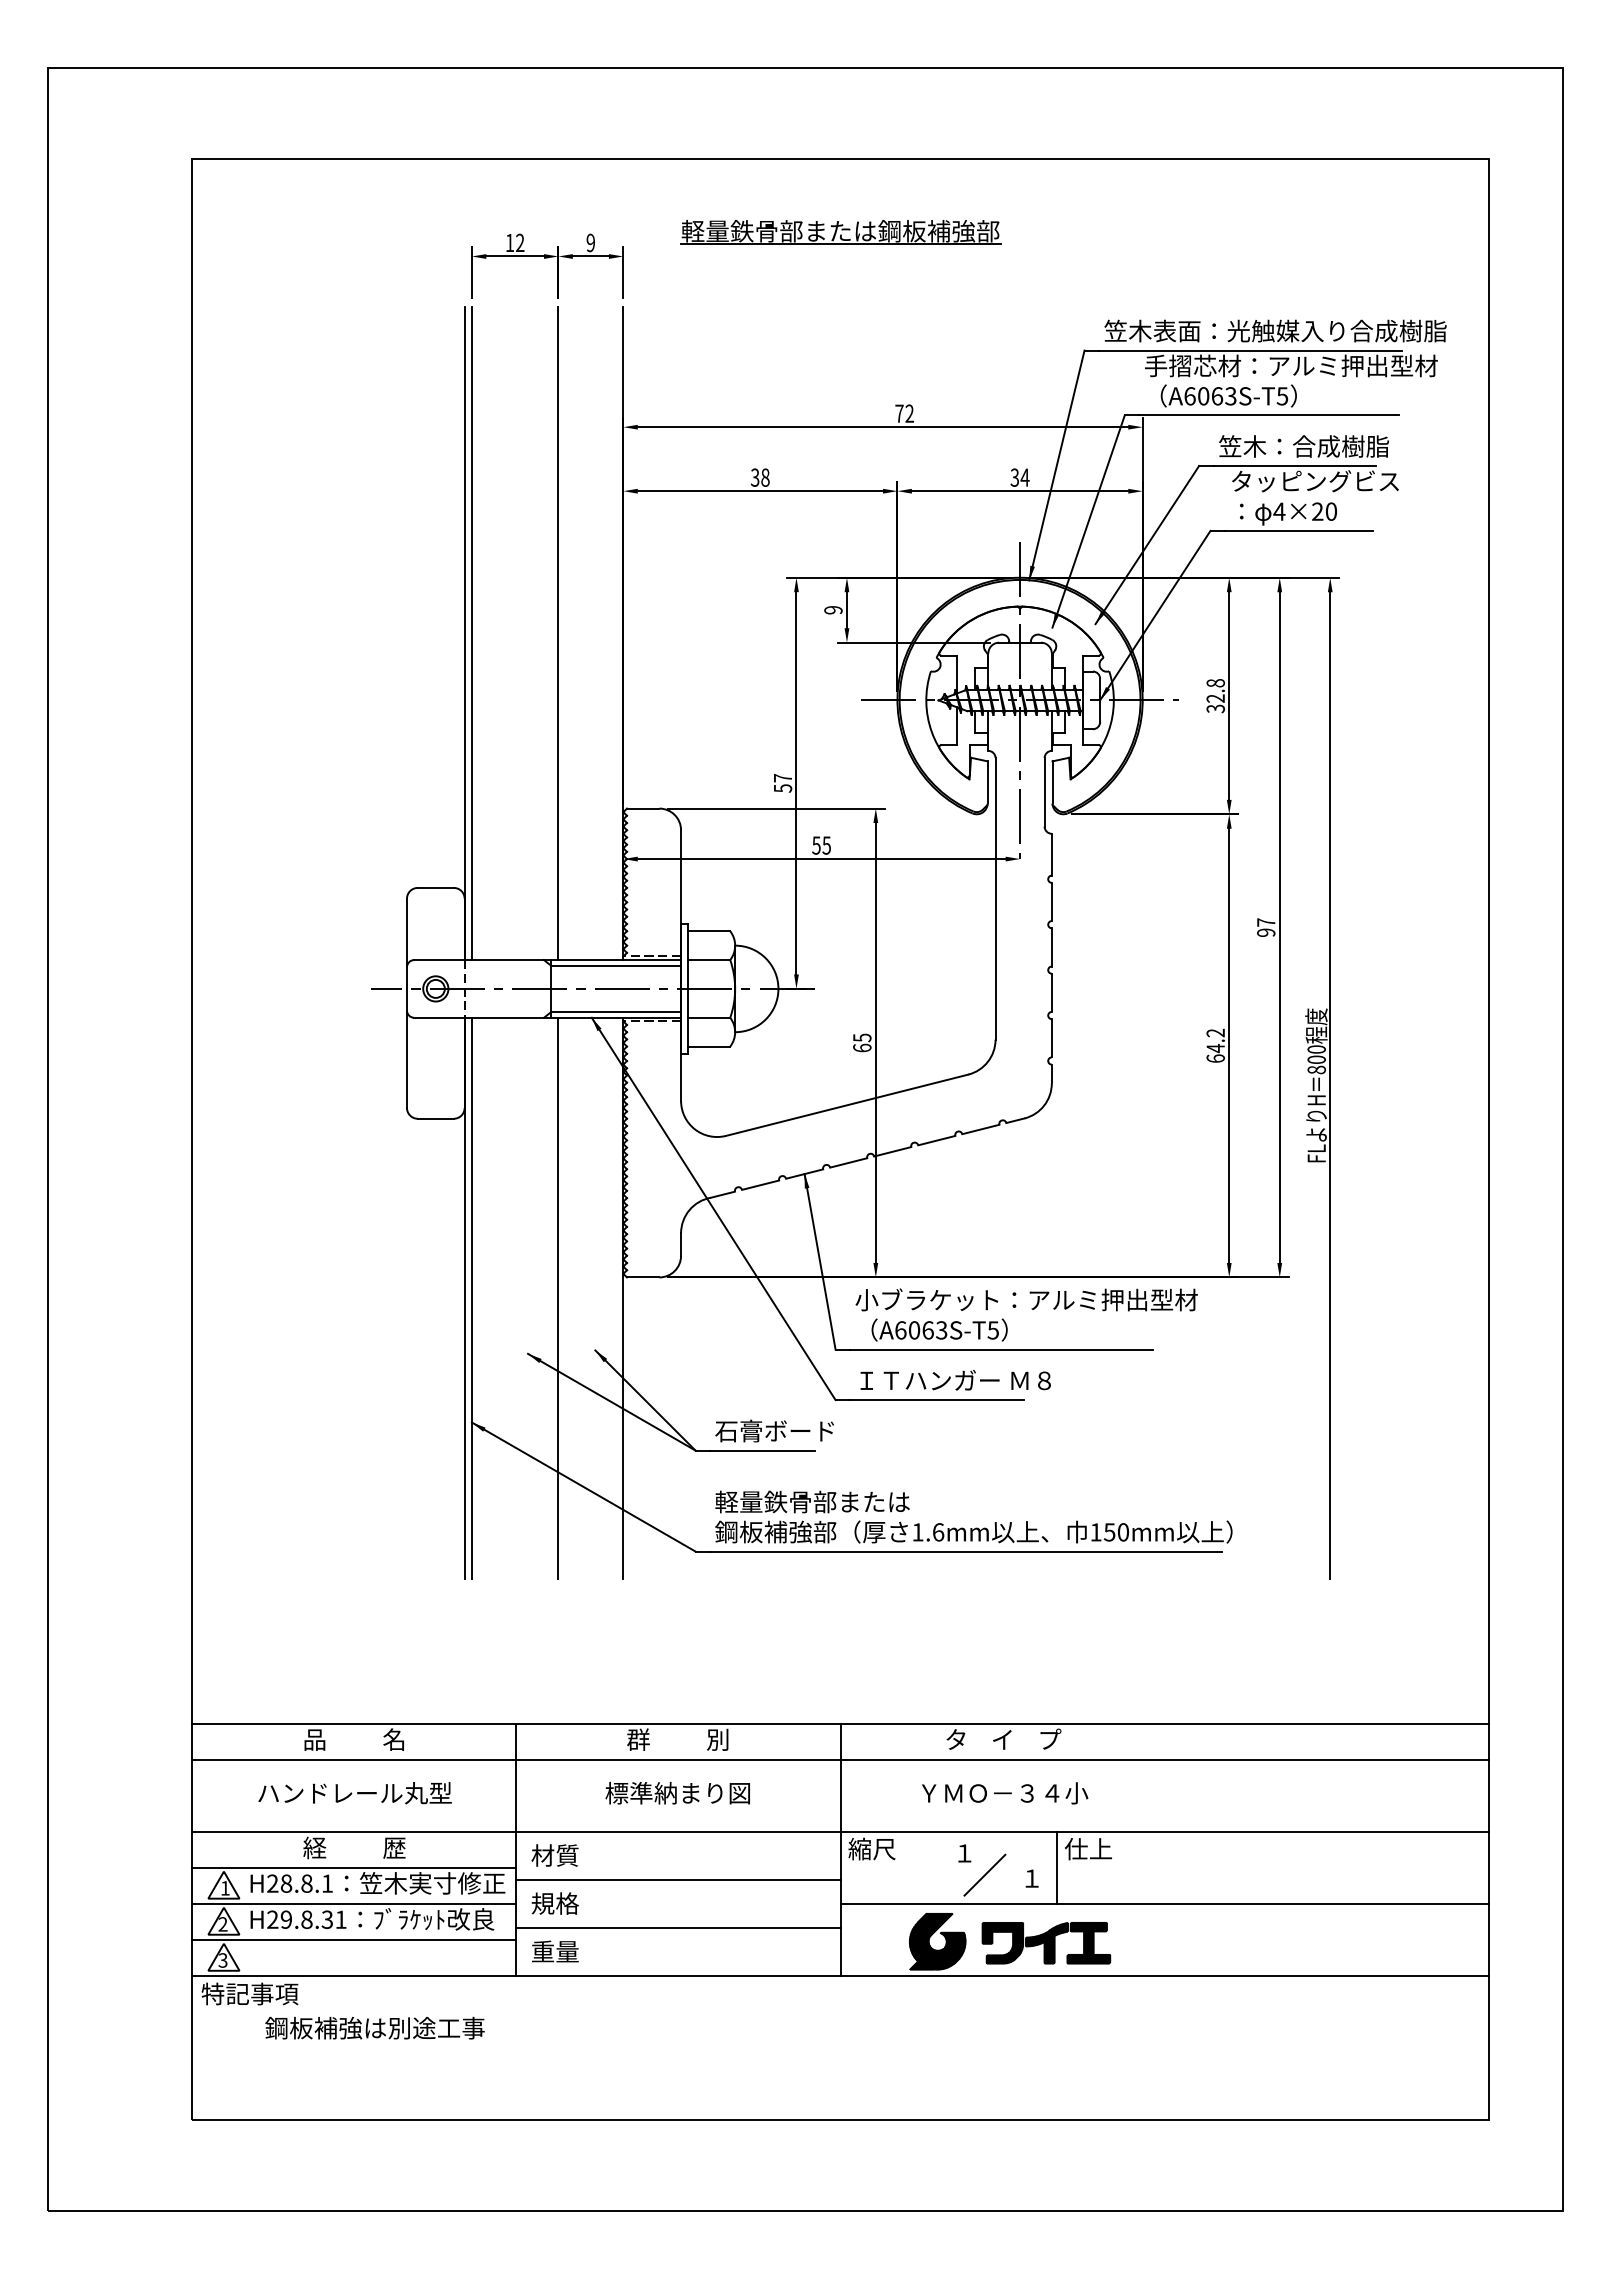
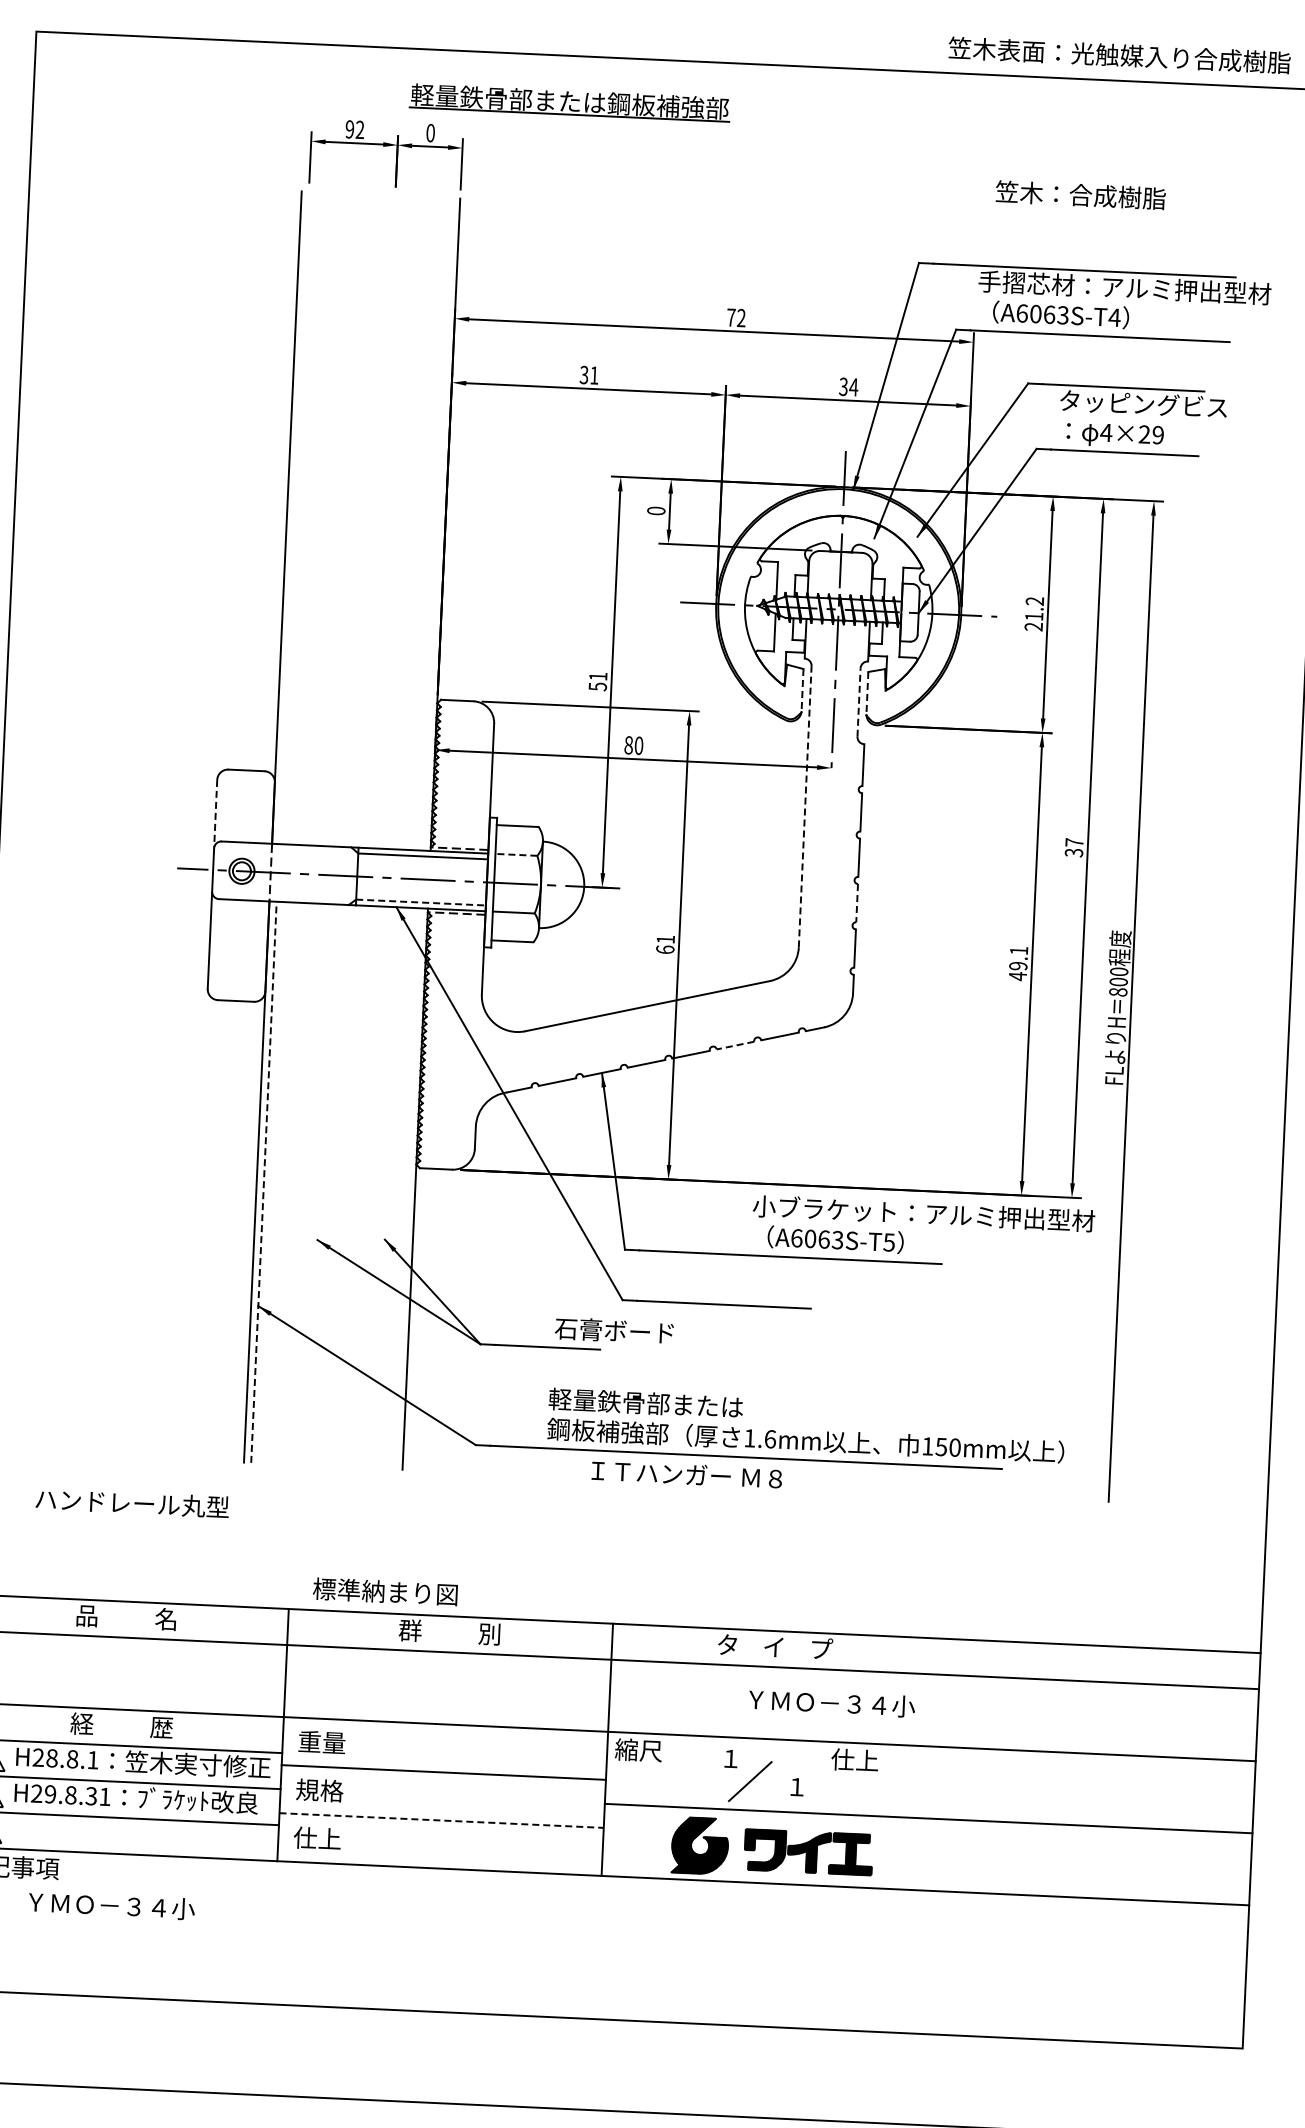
part: (840, 232) -> (569, 102), moved
text: (509, 242) -> (349, 128), 12 -> 92
text: (590, 242) -> (430, 132), 9 -> 0
text: (1275, 330) -> (1119, 54), moved
text: (1282, 396) -> (1114, 317), A6063S-T5 -> A6063S-T4
text: (1304, 446) -> (1081, 195), moved
text: (765, 477) -> (594, 375), 38 -> 31
text: (1330, 511) -> (1157, 434), 4×20 -> 4×29
text: (833, 610) -> (656, 511), 9 -> 0
line: (471, 633) -> (293, 517), removed
line: (558, 633) -> (380, 521), removed
text: (1215, 696) -> (1034, 614), 32.8 -> 21.2
text: (782, 778) -> (597, 676), 57 -> 51
line: (987, 782) -> (802, 690), solid -> dashed
line: (1052, 782) -> (867, 693), solid -> dashed
line: (1044, 791) -> (858, 701), solid -> dashed
text: (821, 845) -> (633, 745), 55 -> 80
line: (995, 898) -> (805, 806), solid -> dashed
line: (406, 932) -> (215, 813), solid -> dashed
text: (1266, 932) -> (1074, 852), 97 -> 37
line: (709, 960) -> (516, 855), solid -> dashed
line: (1051, 993) -> (856, 903), solid -> dashed
line: (616, 1012) -> (421, 903), solid -> dashed
text: (862, 1037) -> (665, 939), 65 -> 61
text: (1215, 1045) -> (1018, 963), 64.2 -> 49.1
line: (936, 1140) -> (735, 1045), solid -> dashed
line: (471, 1298) -> (263, 1182), solid -> dashed
line: (558, 1298) -> (350, 1186), removed
text: (1026, 1314) -> (923, 1228), moved
text: (955, 1380) -> (686, 1474), moved
text: (774, 1430) -> (614, 1330), moved
text: (973, 1516) -> (806, 1425), moved
text: (677, 1792) -> (385, 1591), moved
text: (354, 1793) -> (131, 1503), moved
text: (1005, 1793) -> (832, 1703), moved
text: (554, 1855) -> (321, 1742), 材質 -> 重量
line: (1057, 1867) -> (823, 1777), removed
line: (678, 1928) -> (441, 1820), solid -> dashed
text: (554, 1951) -> (316, 1838), 重量 -> 仕上
text: (374, 2027) -> (133, 1906), 鋼板補強は別途工事 -> ＹＭＯ－３４小

